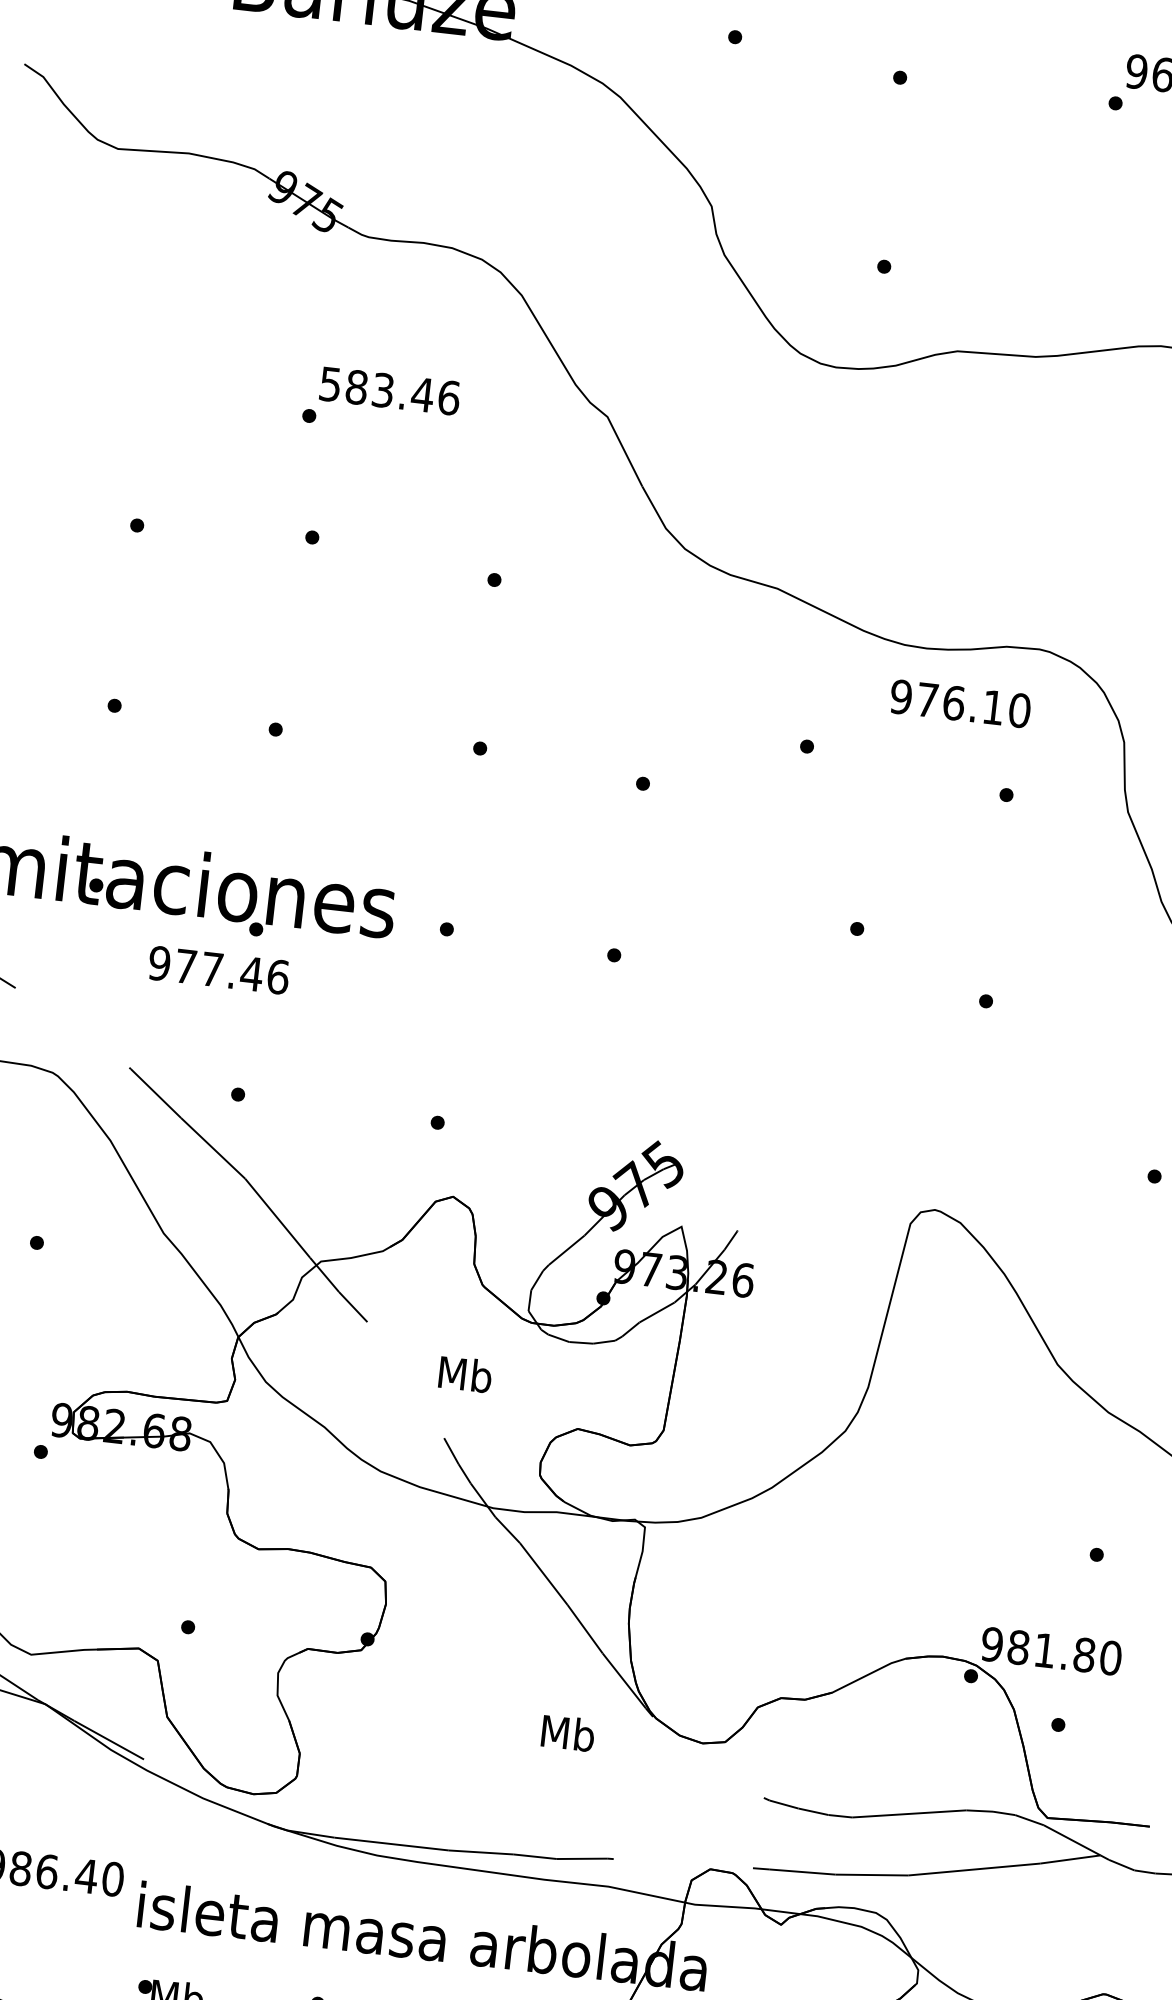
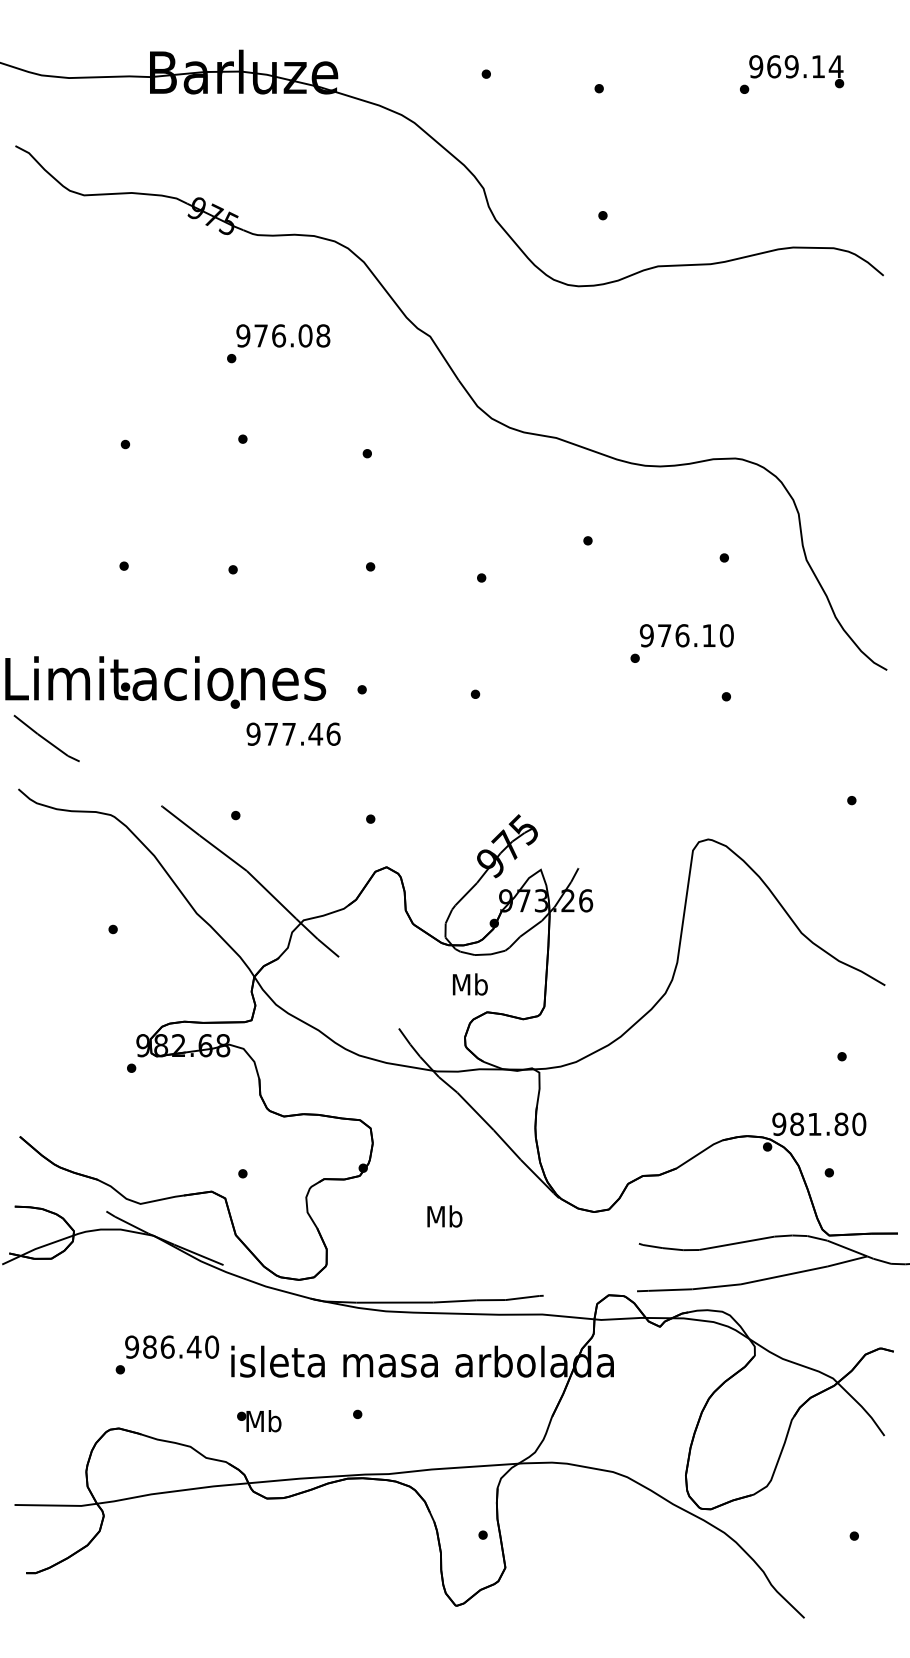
text: (390, 390) -> (283, 335), 583.46 -> 976.08
text: (960, 703) -> (686, 635), moved
text: (218, 969) -> (293, 733), moved
text: (465, 1374) -> (470, 984), moved
text: (567, 1733) -> (444, 1216), moved

